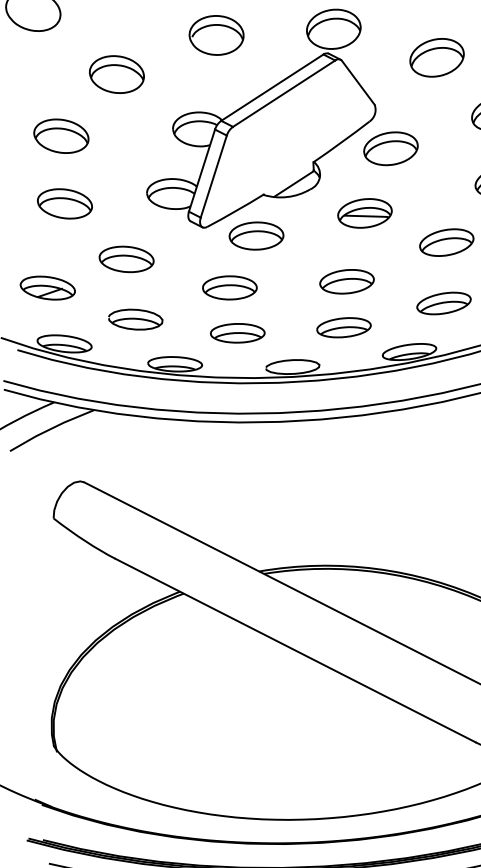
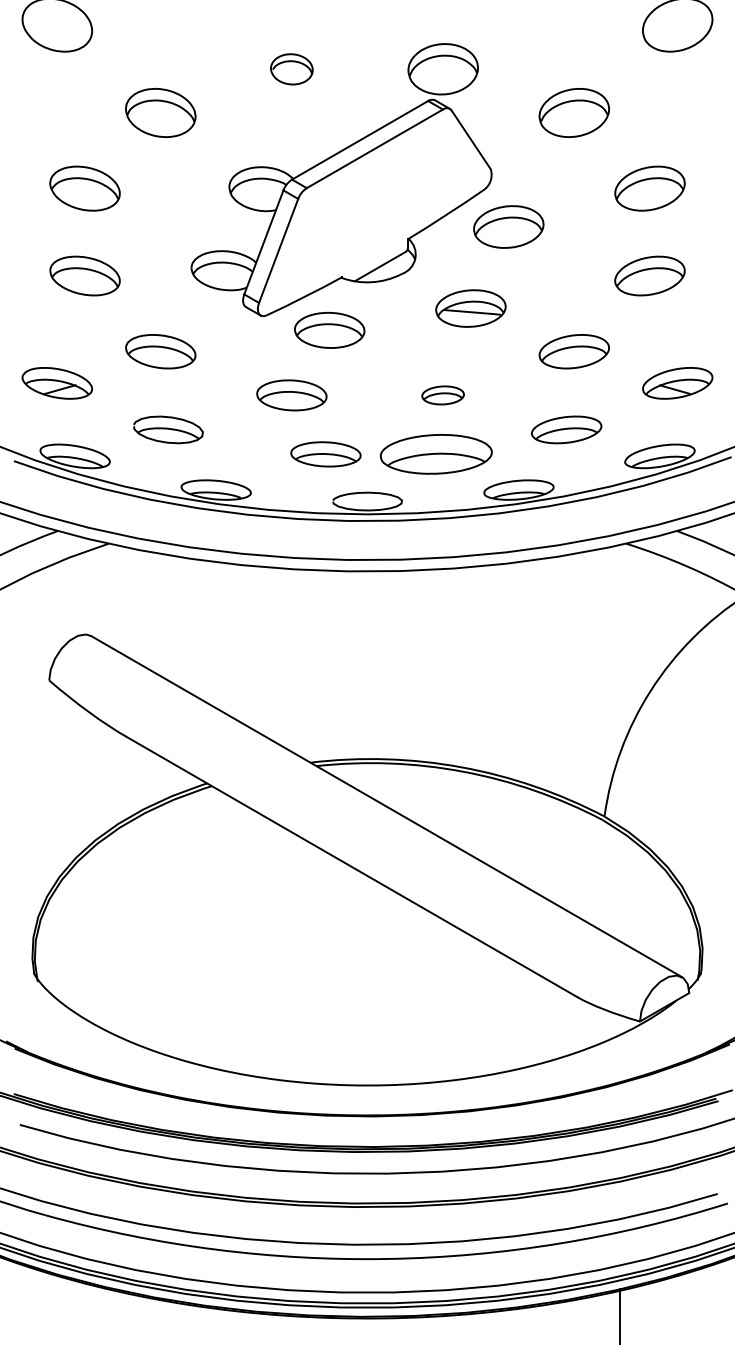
part: (216, 35) -> (291, 69), size x0.6
part: (346, 281) -> (442, 395), size x0.6
part: (343, 327) -> (435, 454), size x1.6
part: (237, 333) -> (325, 454), moved

